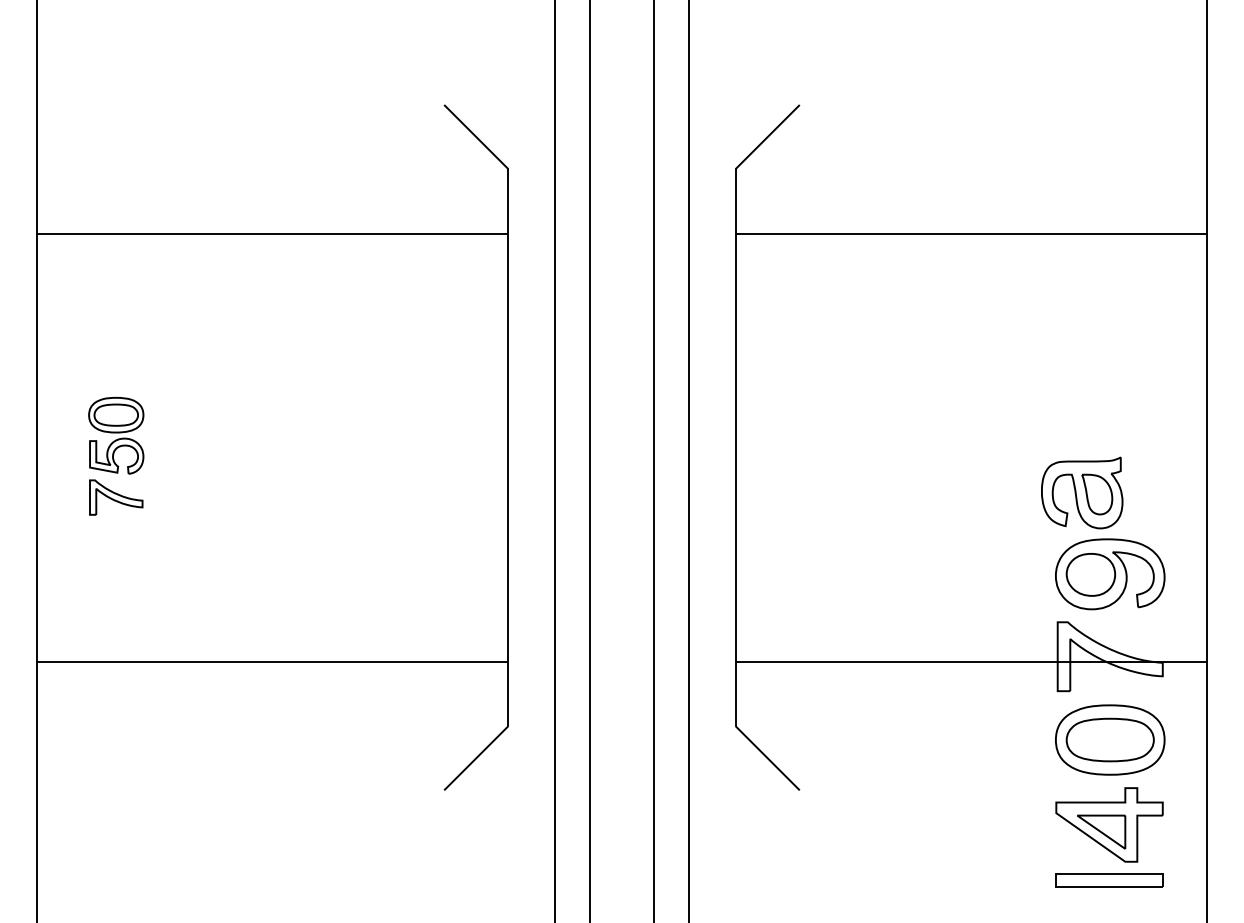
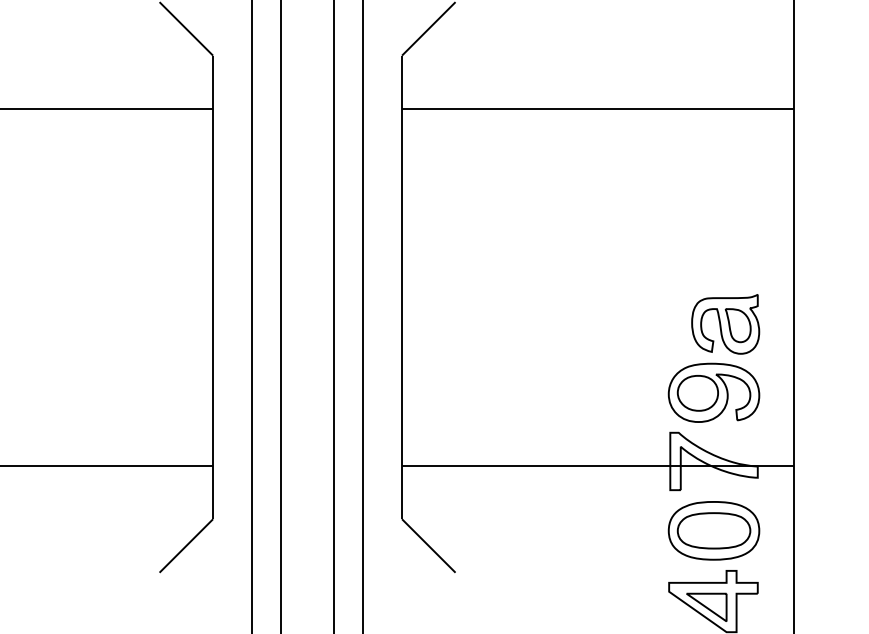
part: (1082, 492) -> (725, 323), moved

